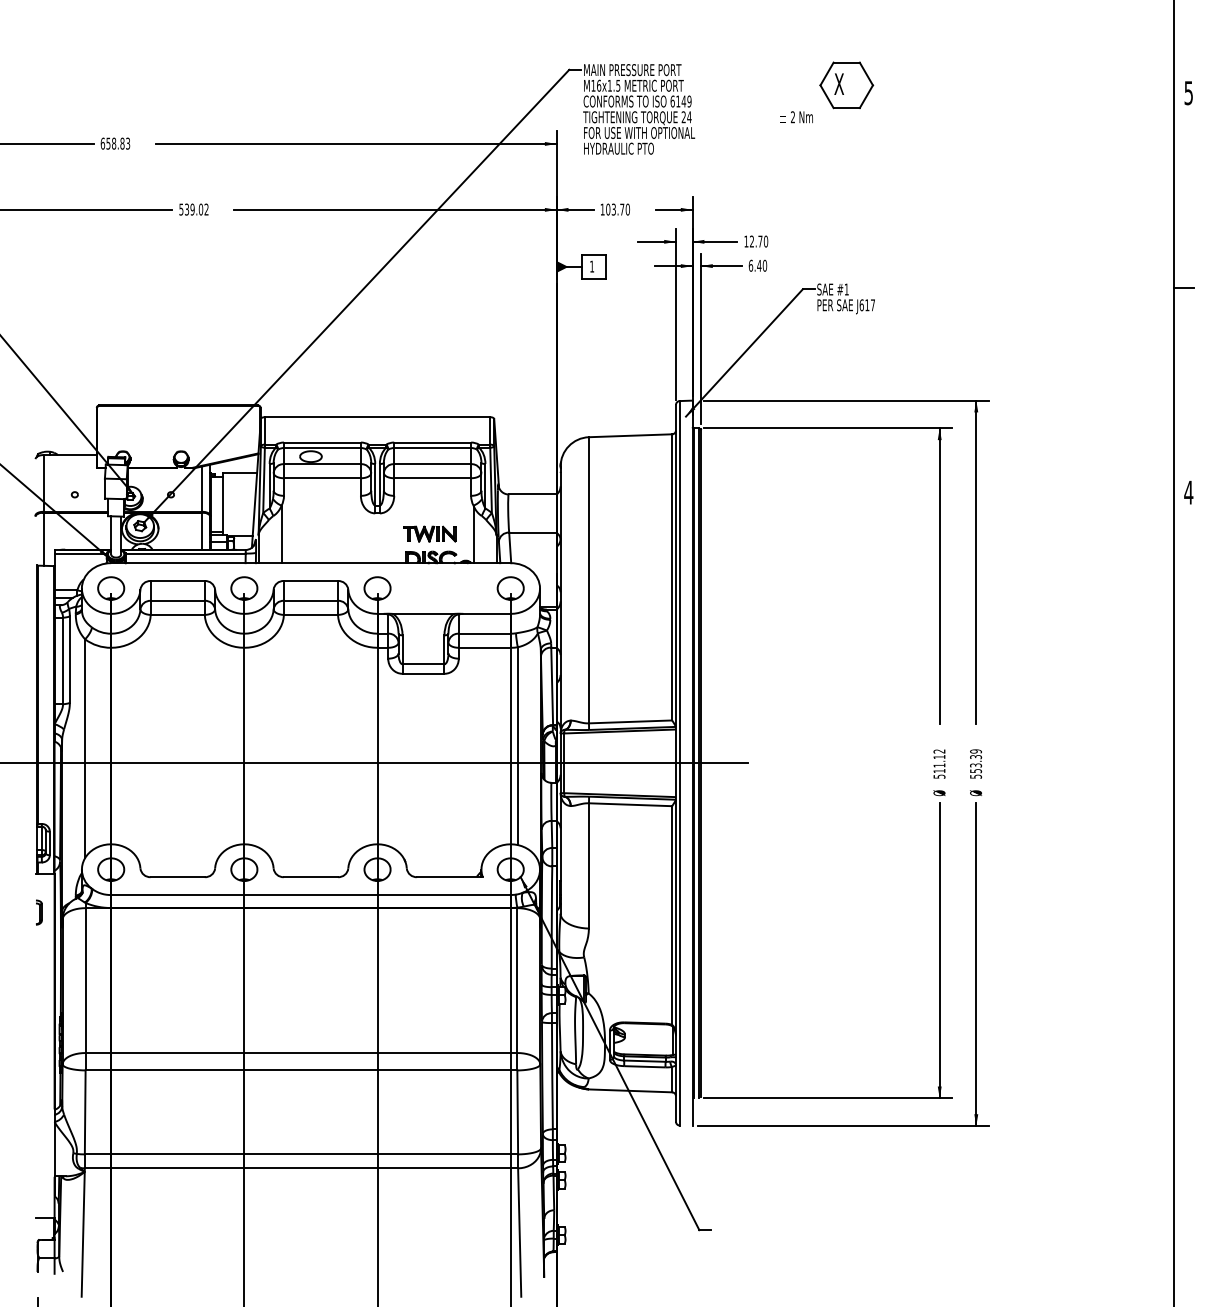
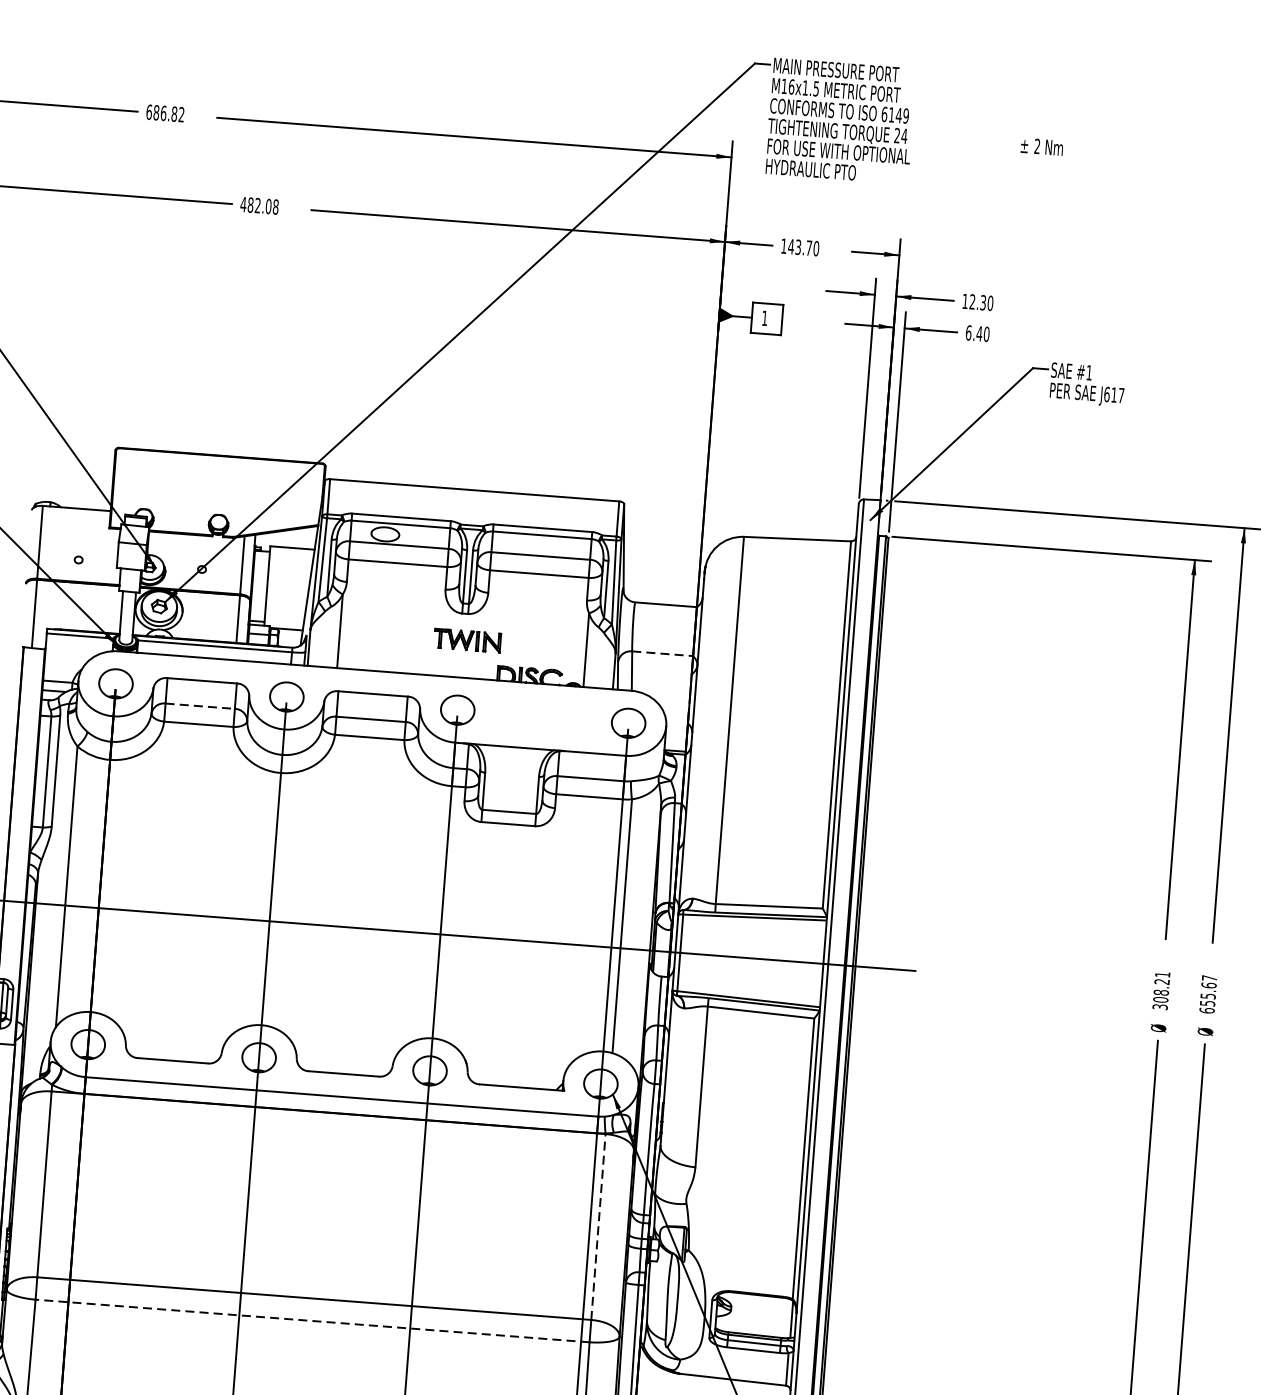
part: (846, 85) -> (1109, 111), removed
text: (118, 143) -> (169, 113), 658.83 -> 686.82
text: (193, 209) -> (259, 205), 539.02 -> 482.08
text: (608, 209) -> (791, 246), 103.70 -> 143.70
text: (760, 241) -> (983, 302), 12.70 -> 12.30
line: (532, 532) -> (662, 653), solid -> dashed
part: (429, 533) -> (466, 639), moved
line: (178, 600) -> (201, 705), solid -> dashed
text: (939, 763) -> (1161, 990), 511.12 -> 308.21
text: (976, 763) -> (1209, 993), 553.39 -> 655.67
line: (517, 980) -> (598, 1226), solid -> dashed
line: (301, 1070) -> (312, 1321), solid -> dashed

